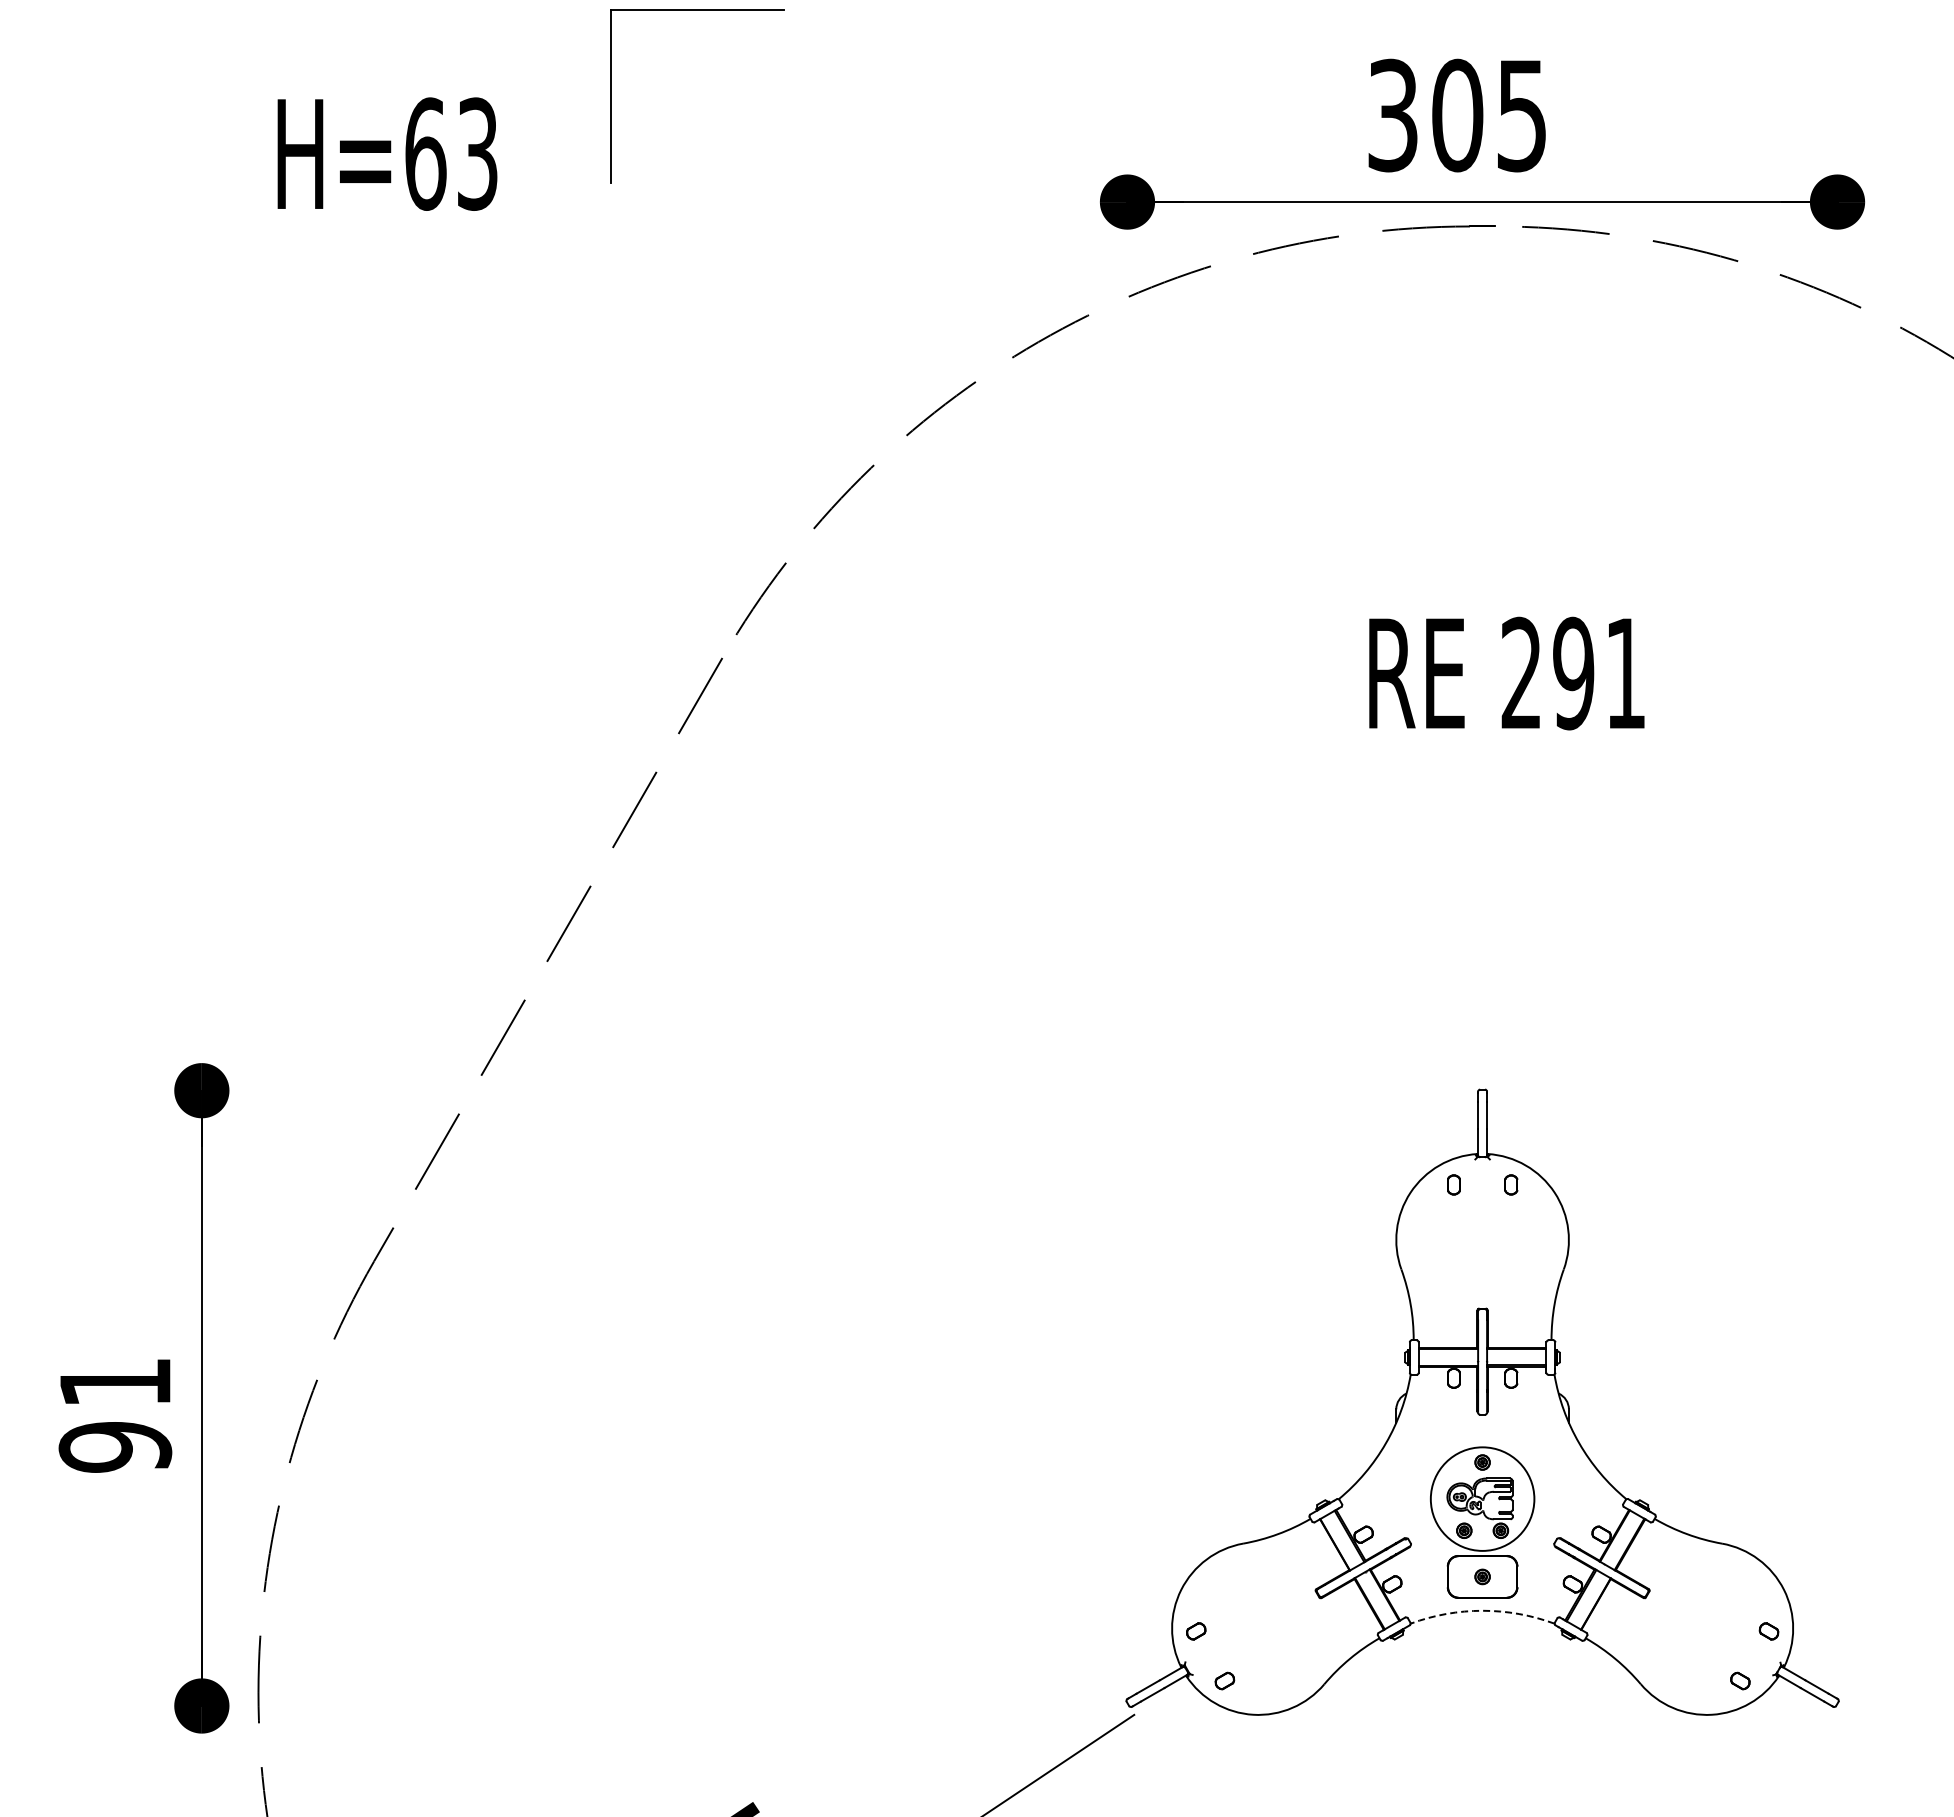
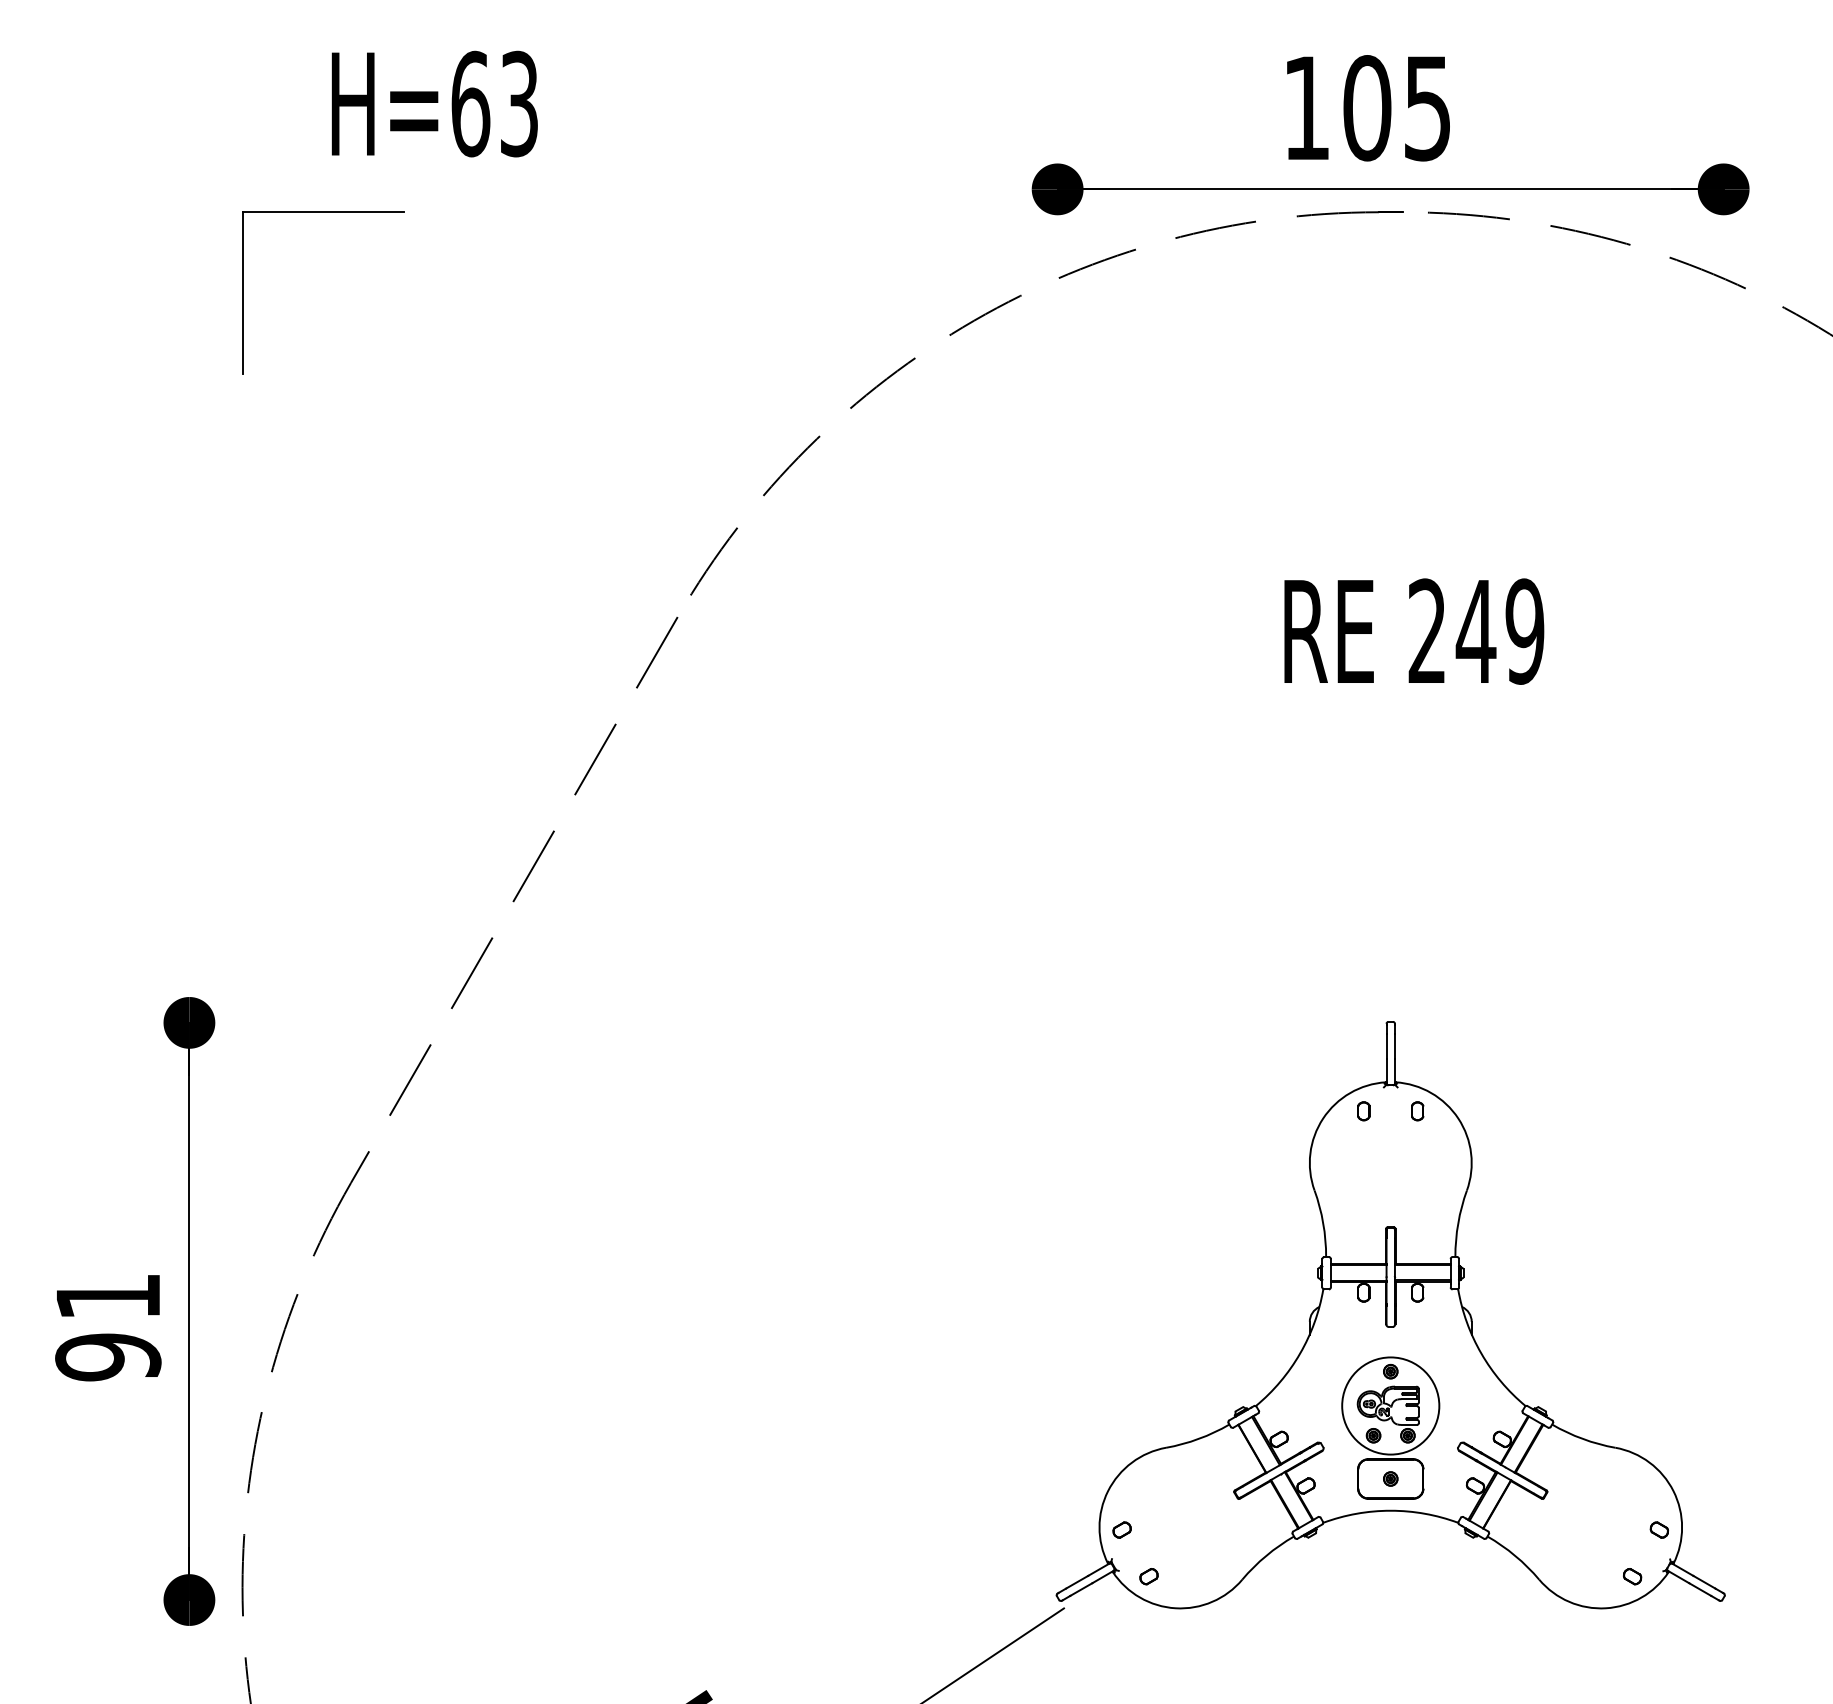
part: (697, 10) -> (323, 212), moved
text: (1392, 115) -> (1306, 108), 305 -> 105
text: (387, 153) -> (434, 103), moved
text: (1598, 673) -> (1499, 631), 291 -> 249
arc: (1482, 1610) -> (1390, 1510), dashed -> solid

